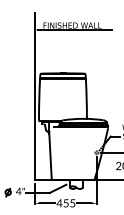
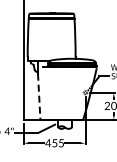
line: (50, 157) -> (39, 97), solid -> dashed

